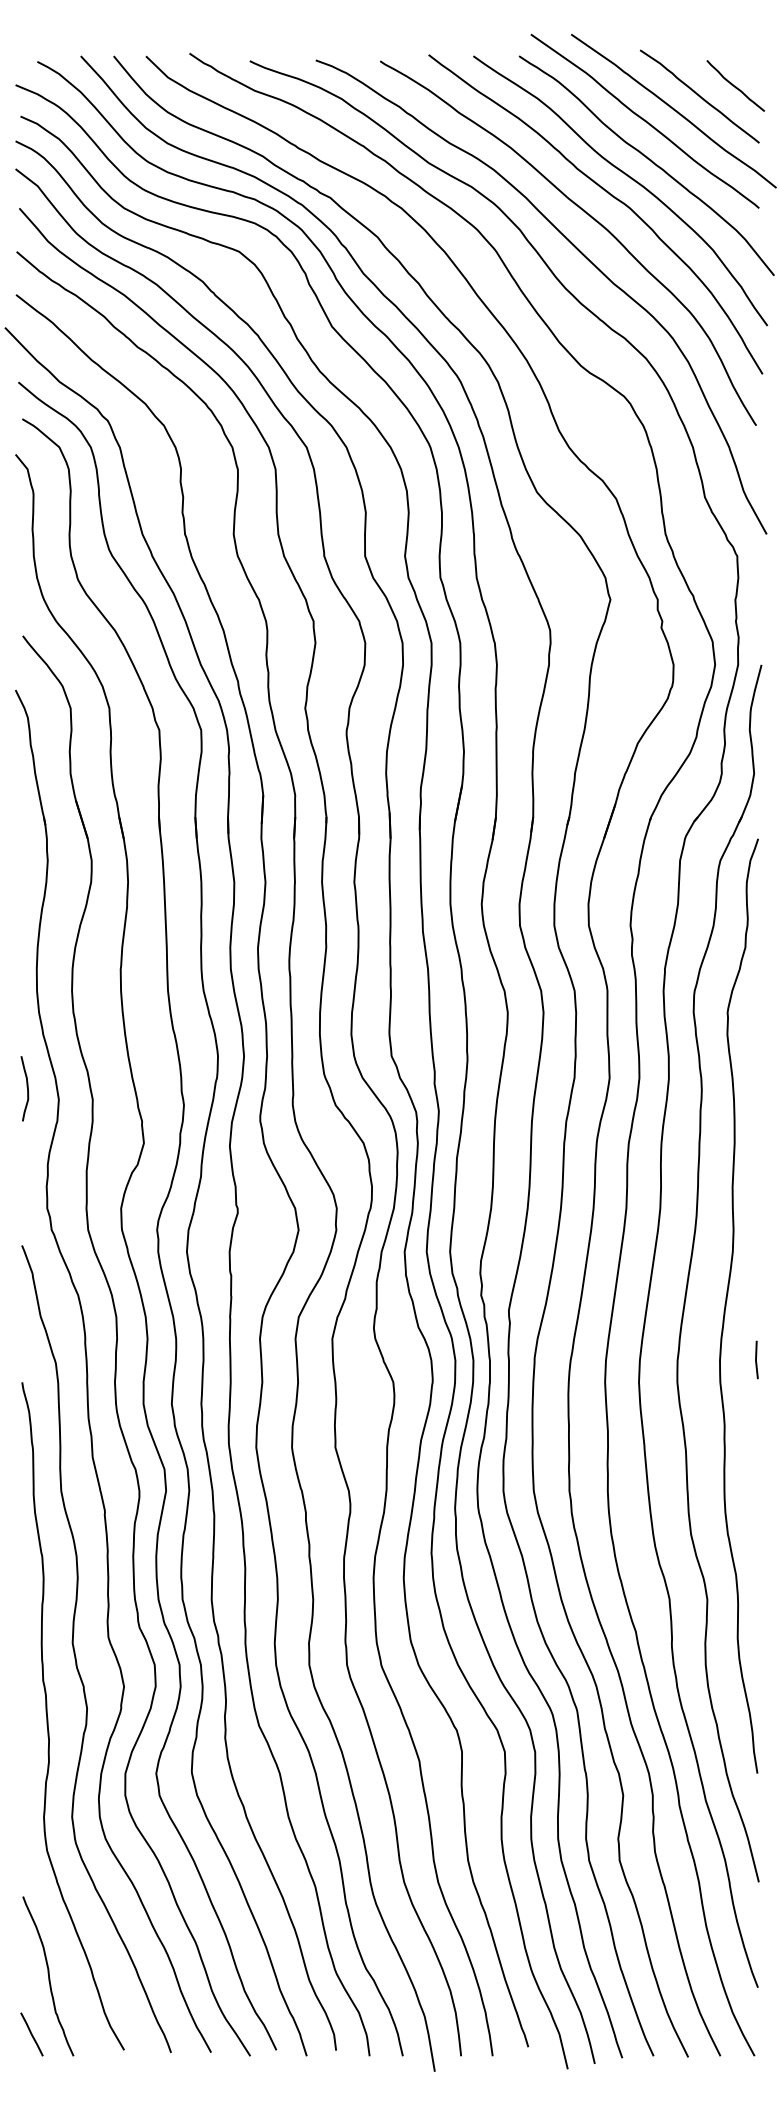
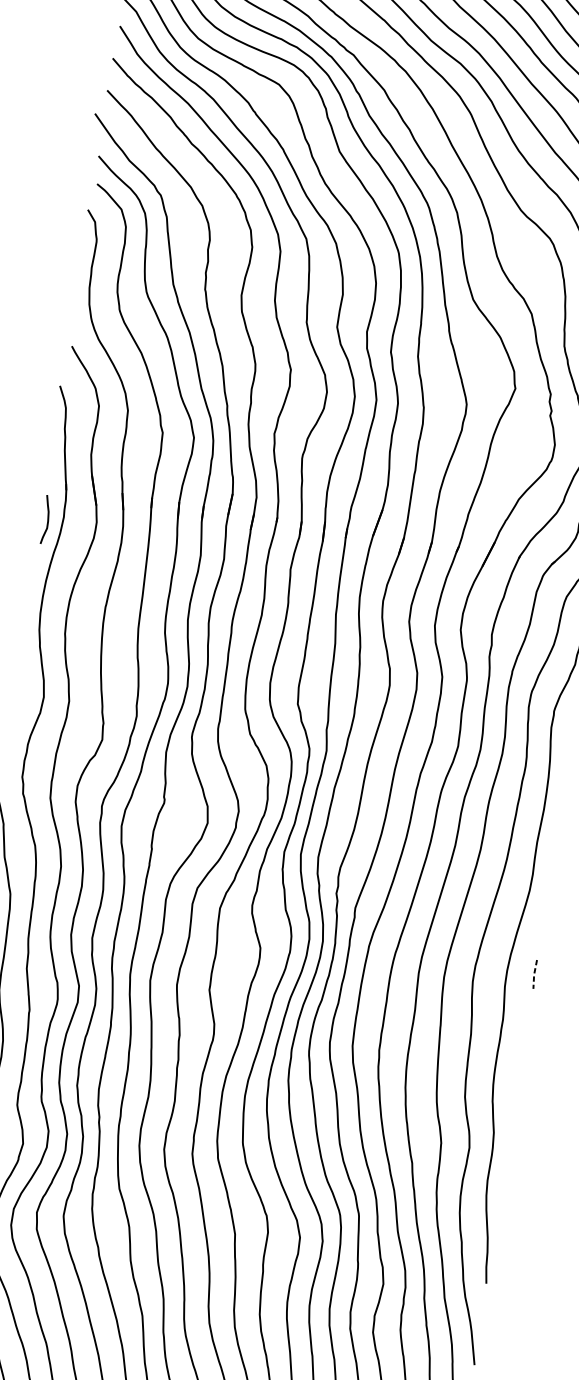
curve: (26, 1087) -> (47, 519), moved
line: (755, 1360) -> (533, 974), solid -> dashed

